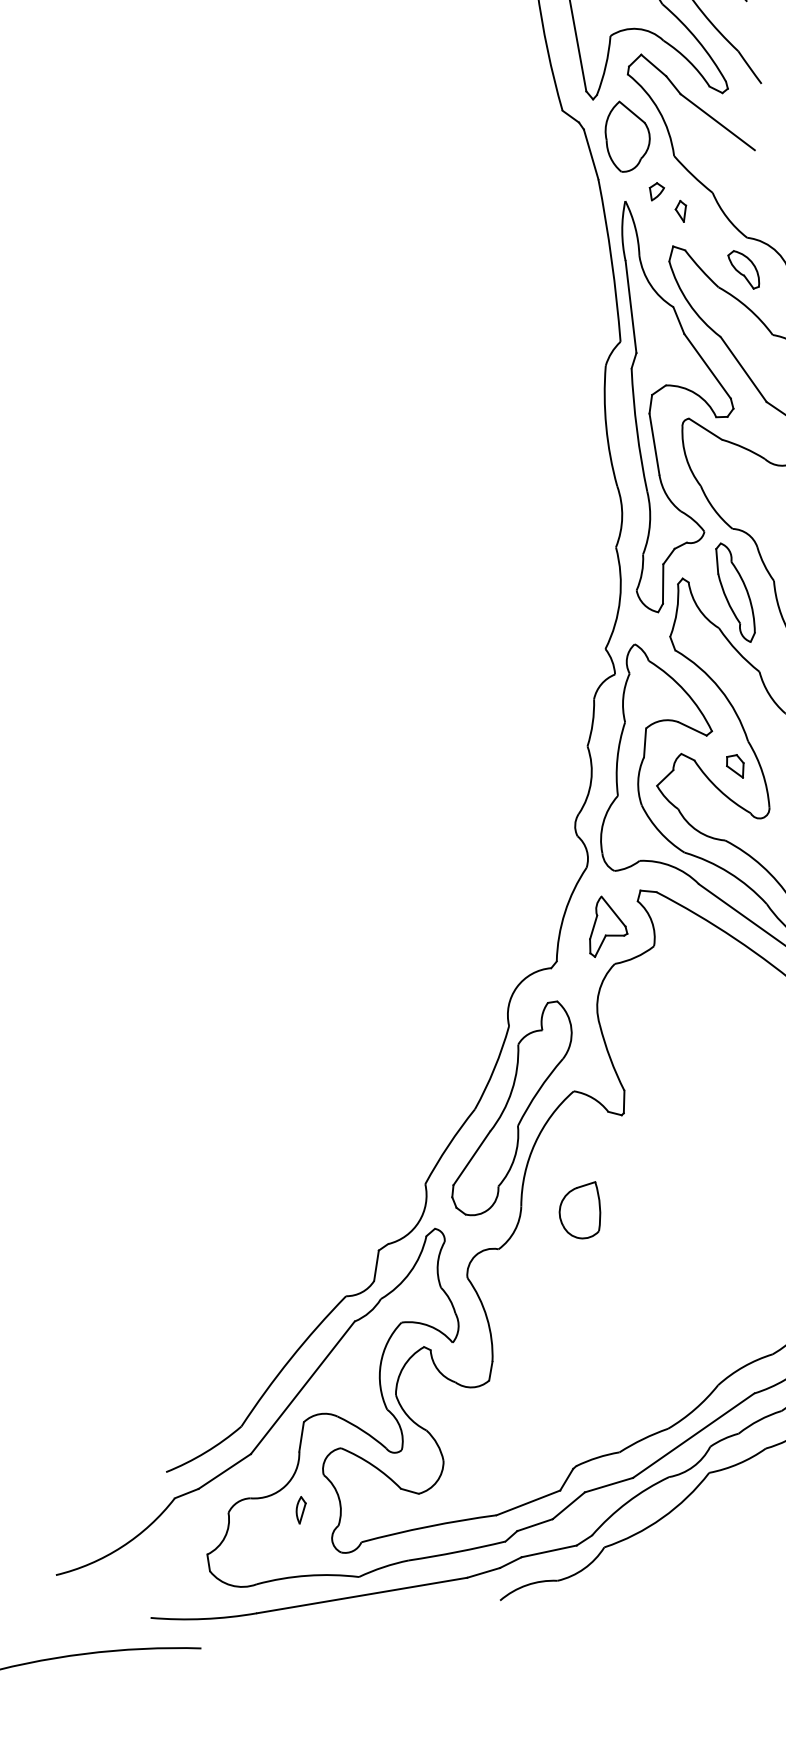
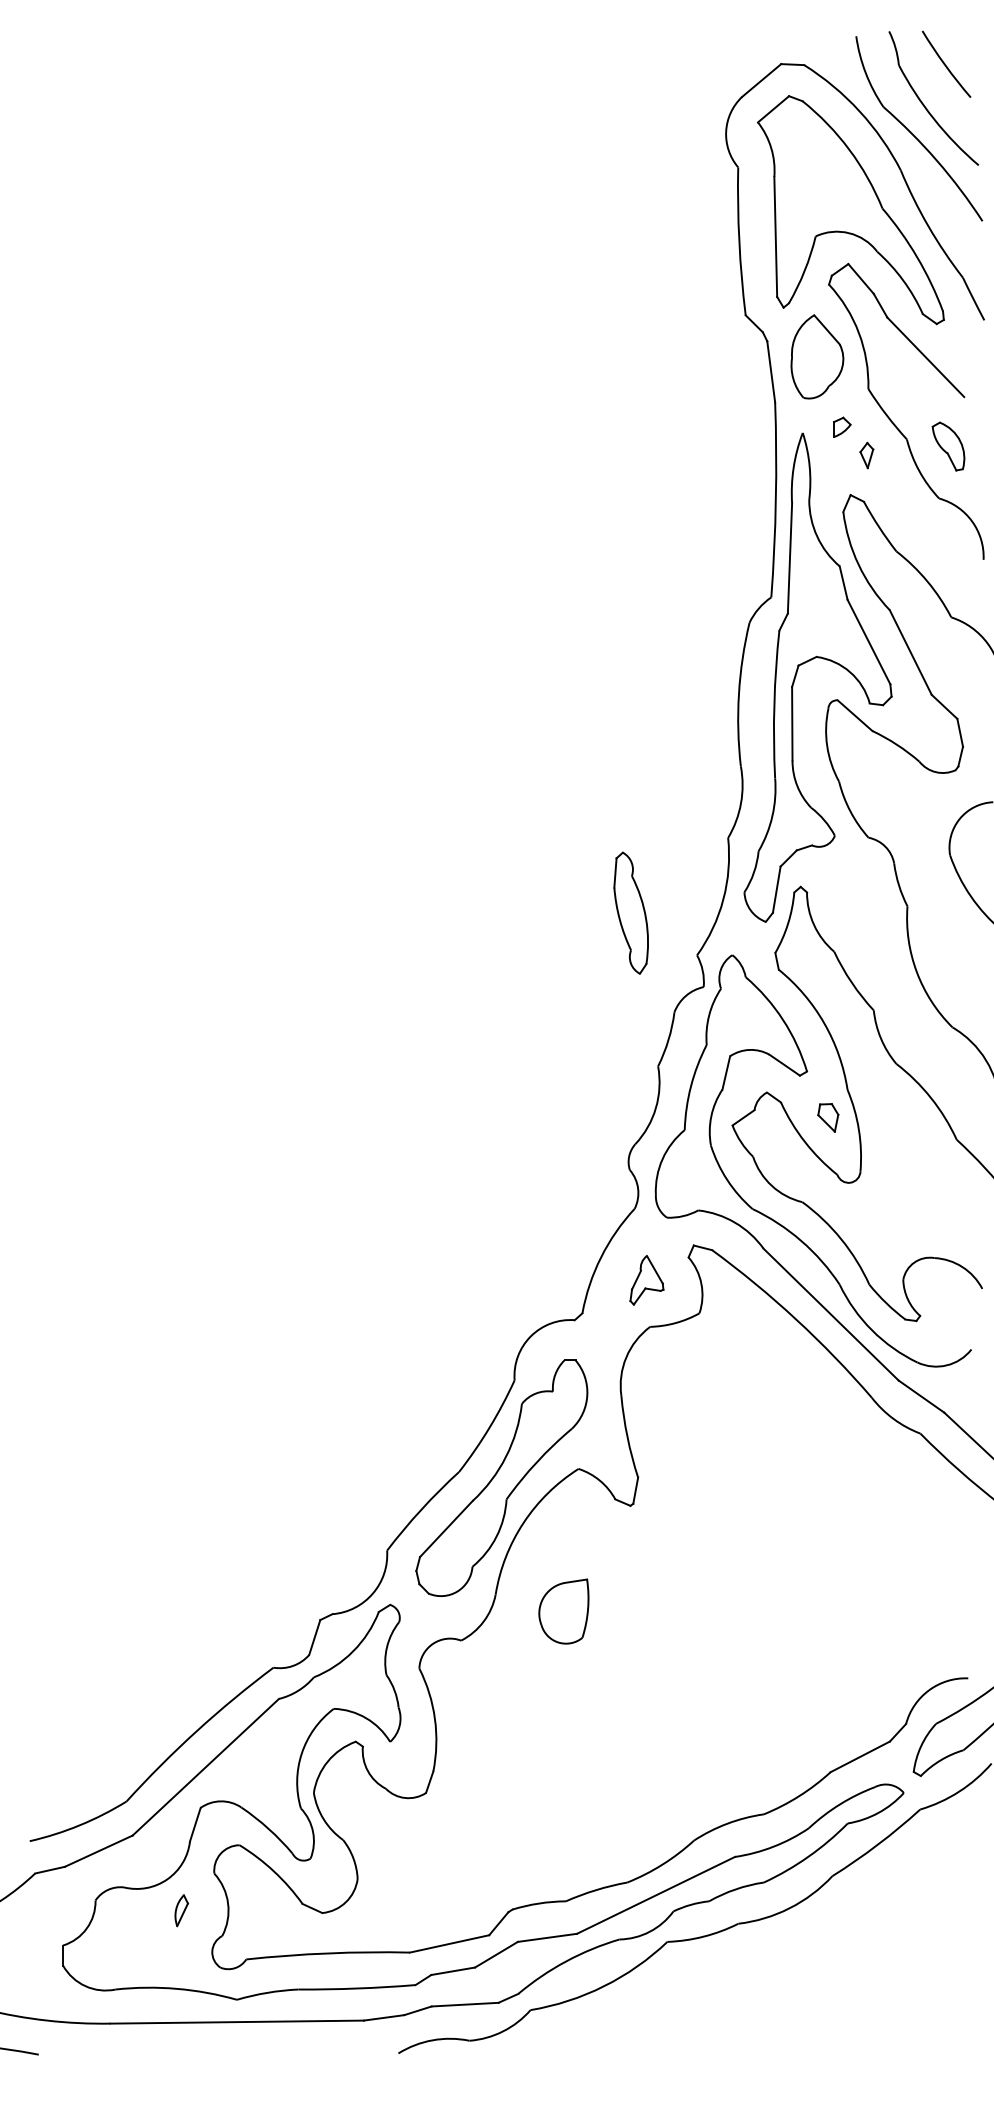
part: (744, 269) -> (948, 446), moved
part: (734, 592) -> (630, 912), moved
part: (605, 925) -> (646, 1280), size x0.7

